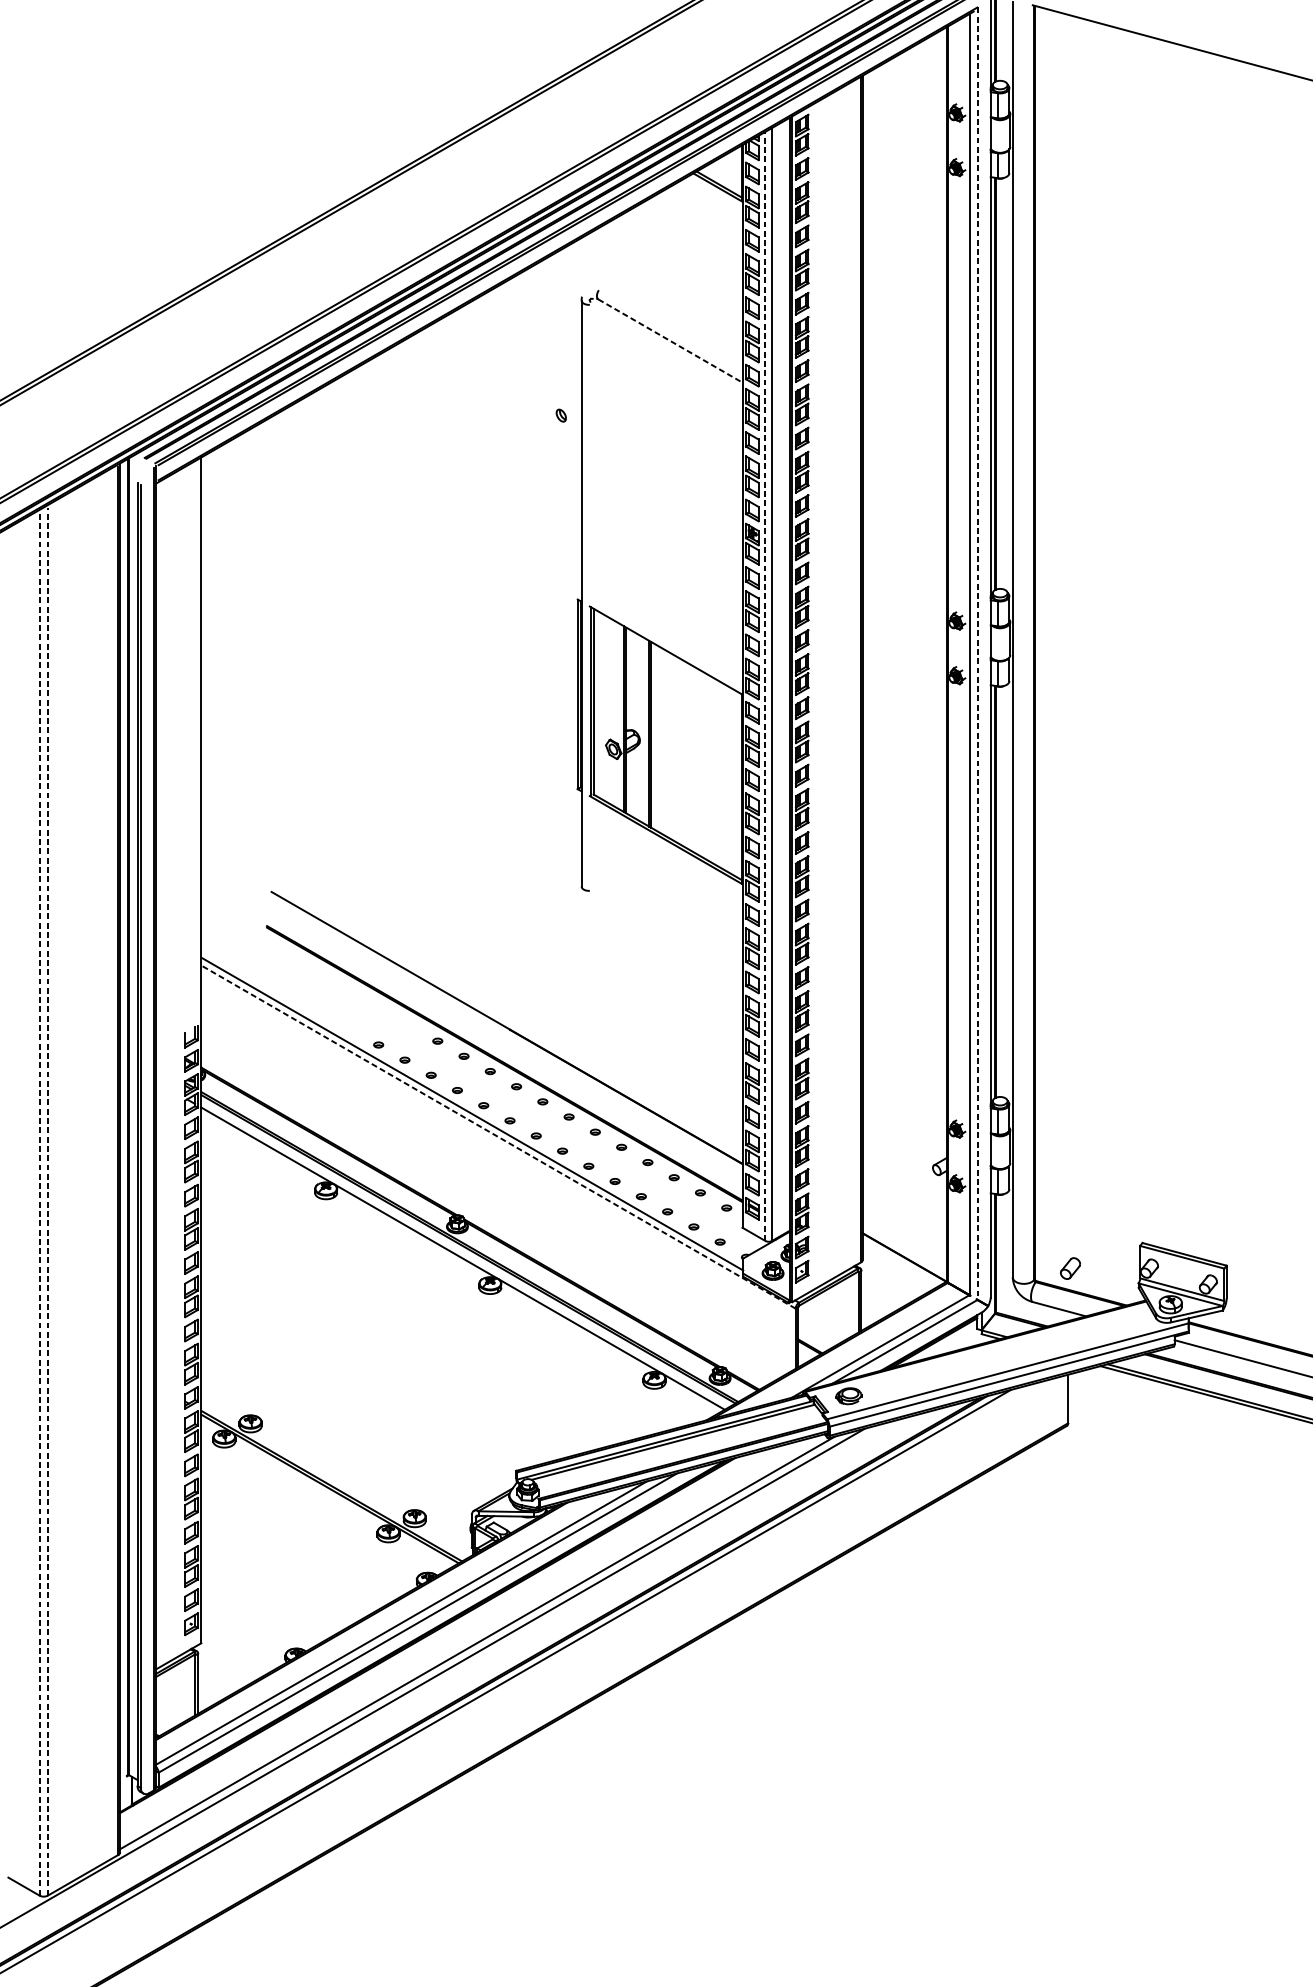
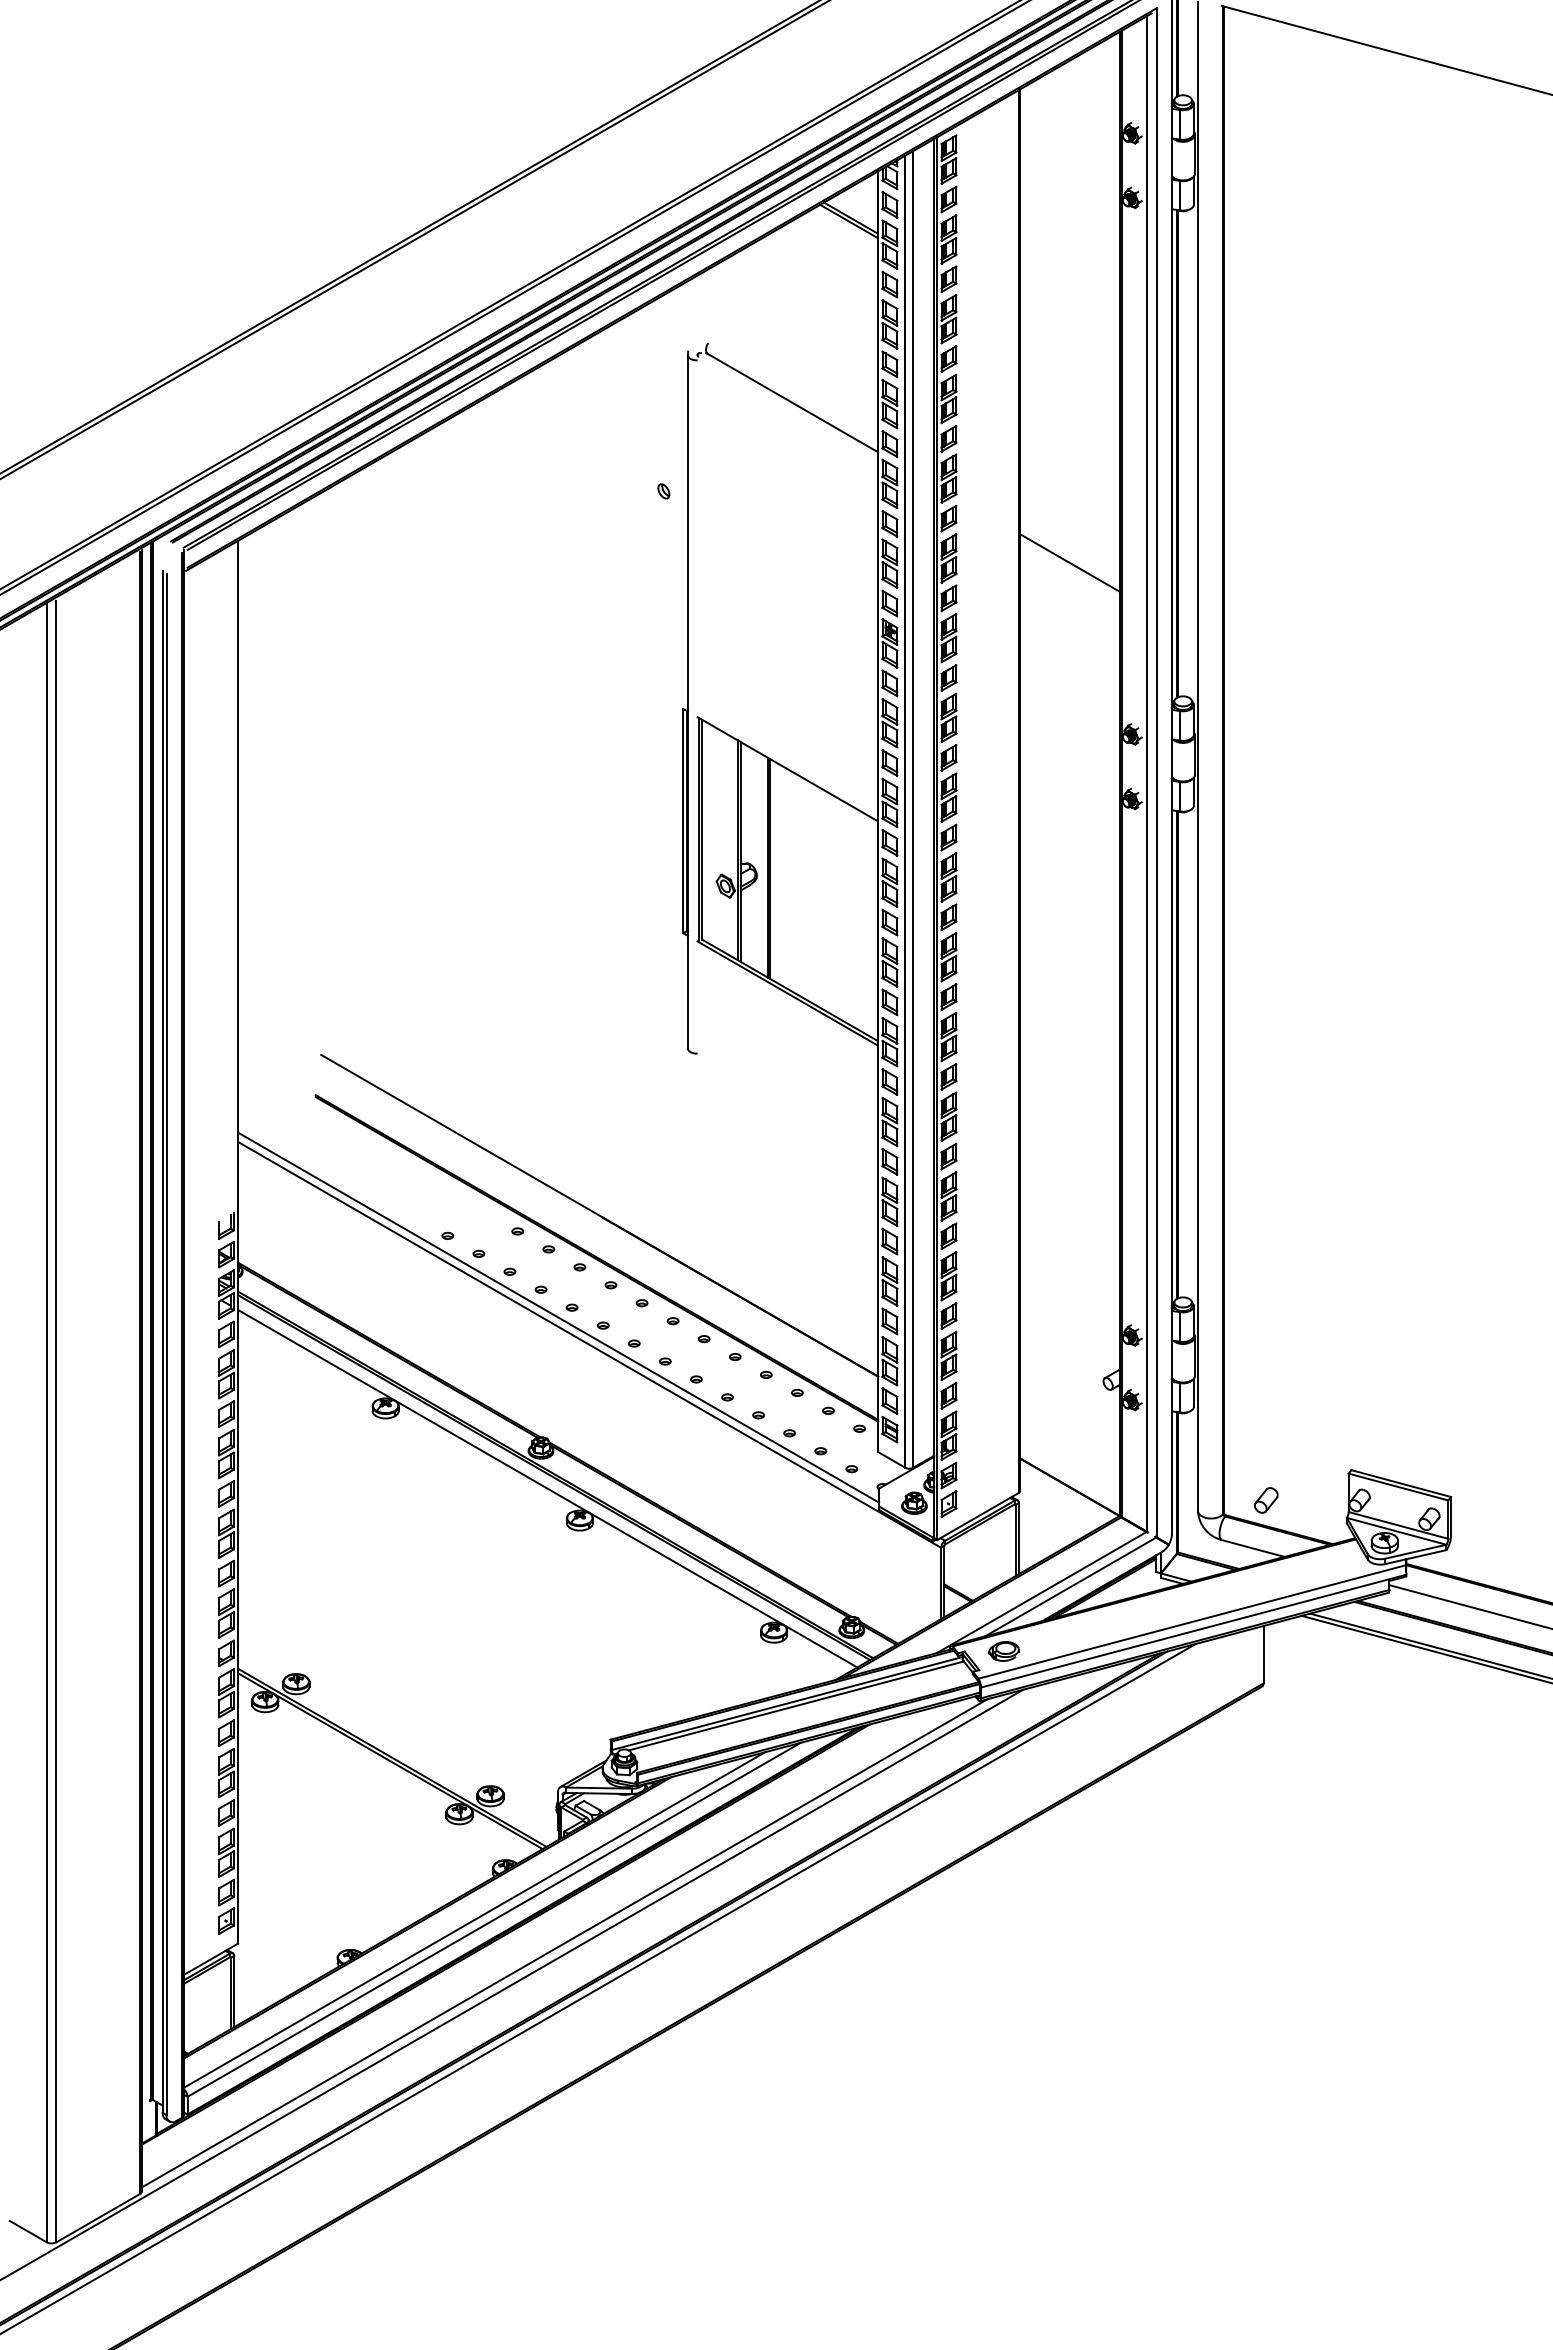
line: (670, 341) -> (793, 403), dashed -> solid
line: (904, 475) -> (1069, 562), added
line: (977, 653) -> (1156, 772), dashed -> solid
line: (765, 686) -> (905, 811), dashed -> solid
line: (498, 1136) -> (589, 1344), dashed -> solid
line: (47, 1201) -> (56, 1421), dashed -> solid
line: (39, 1202) -> (46, 1422), dashed -> solid

